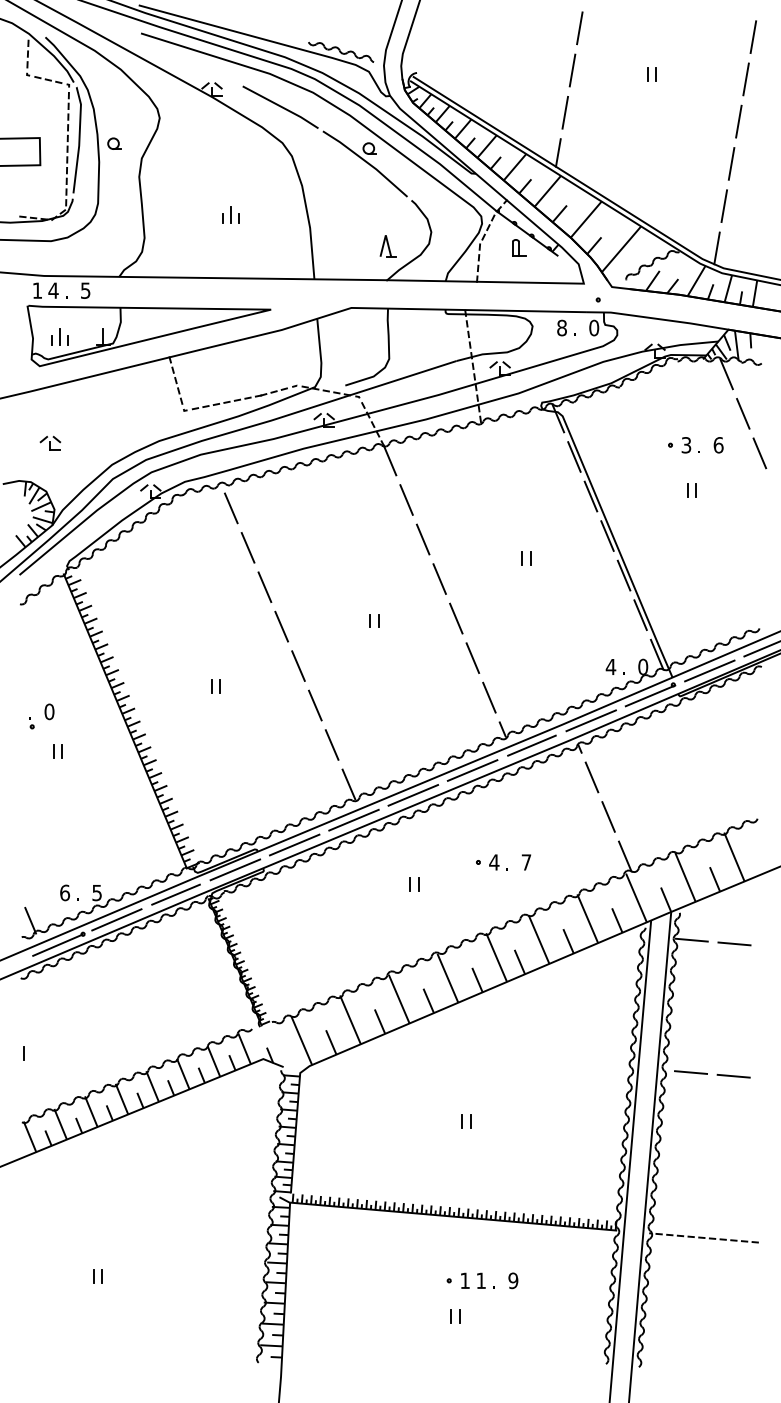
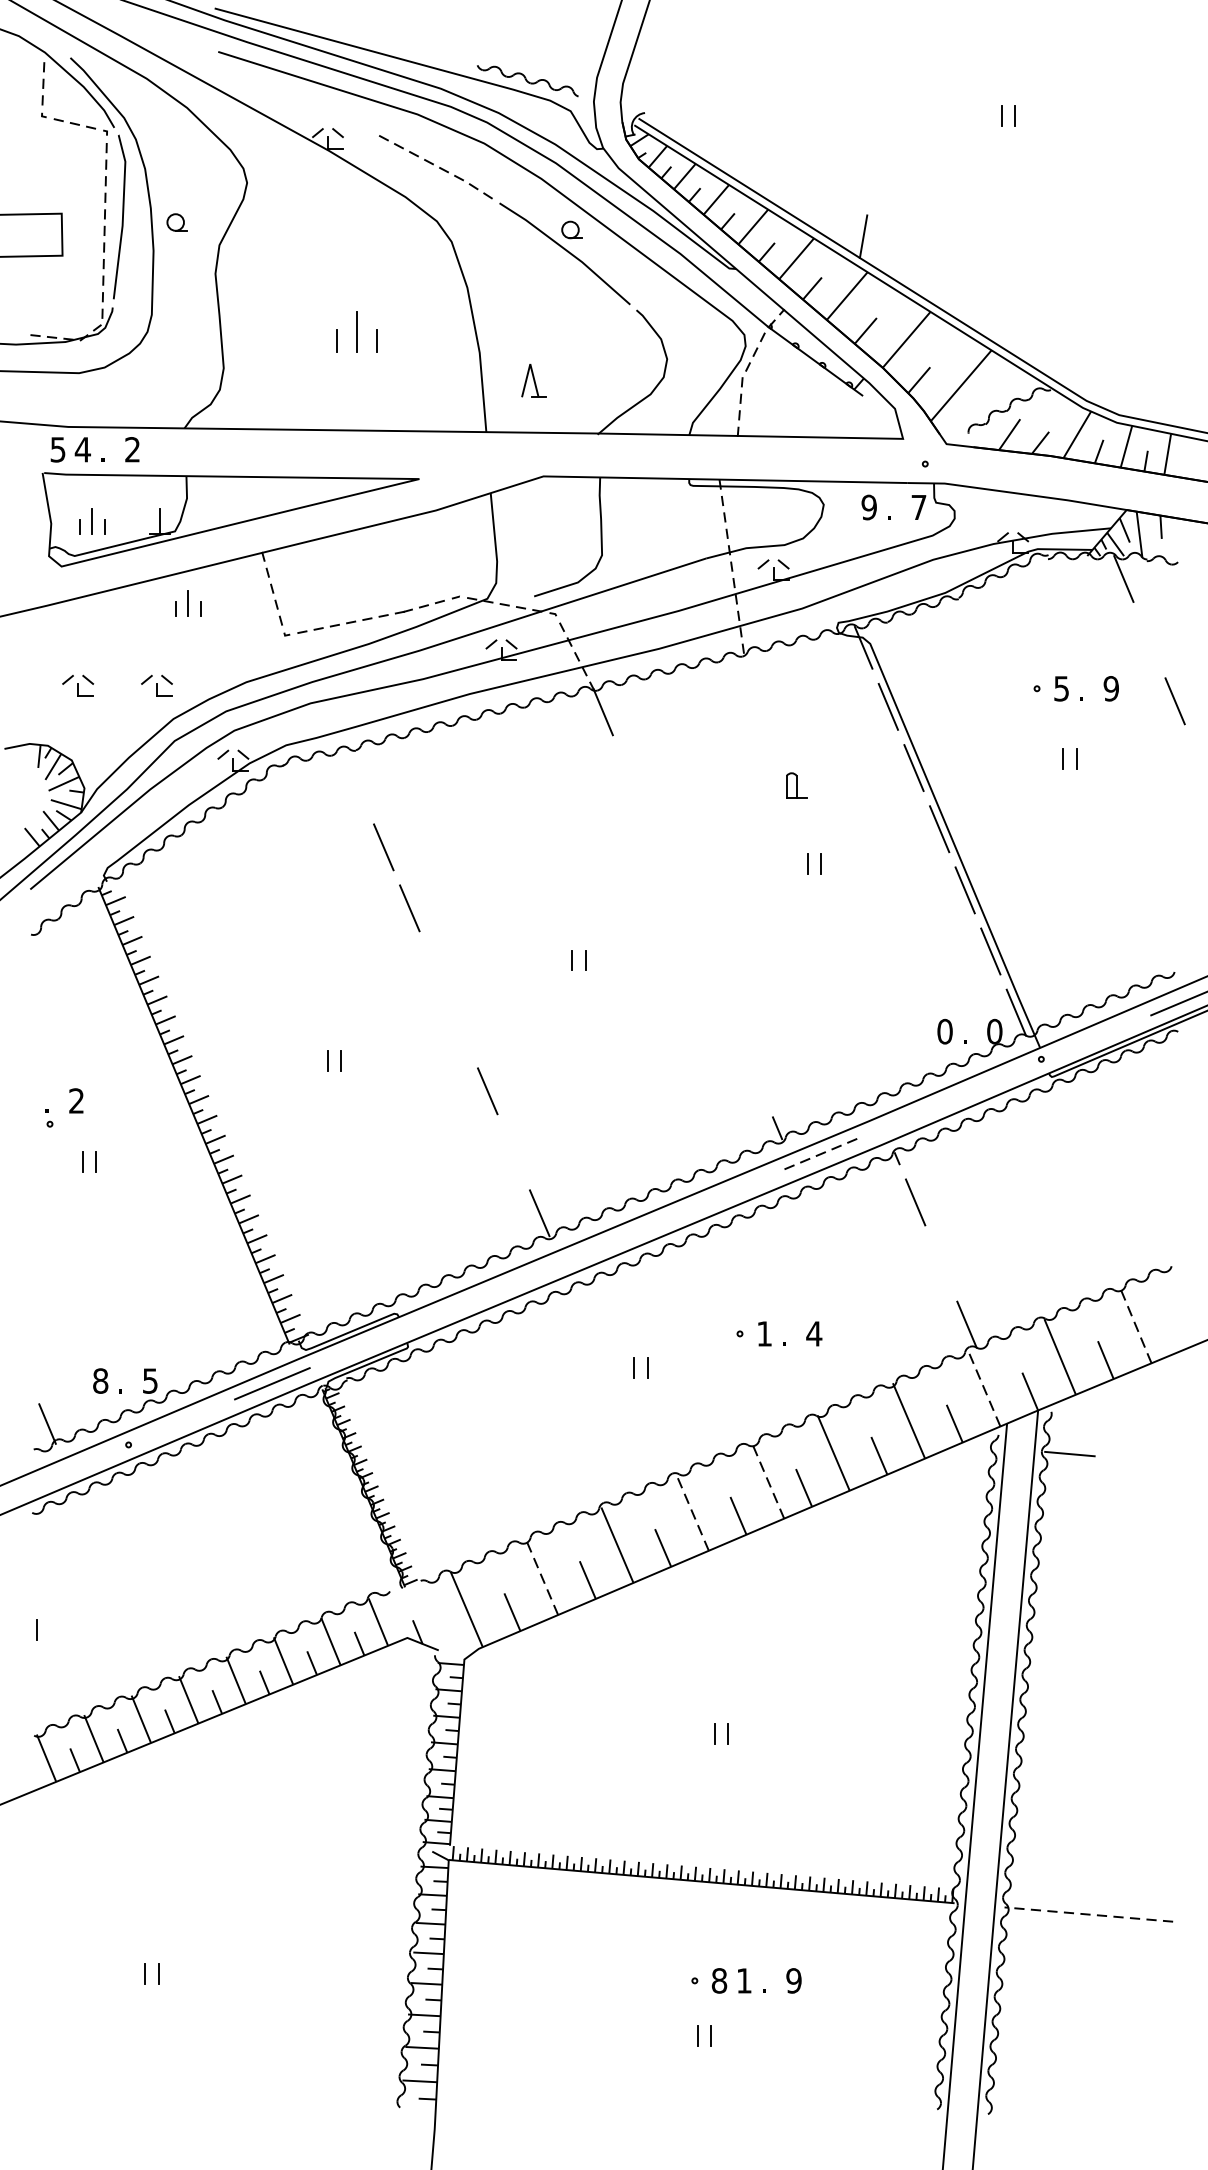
line: (579, 28) -> (896, 44), removed
line: (753, 37) -> (1165, 58), removed
line: (572, 70) -> (885, 109), removed
line: (745, 79) -> (1152, 123), removed
line: (281, 106) -> (435, 164), solid -> dashed
line: (565, 112) -> (874, 174), removed
line: (738, 121) -> (1142, 188), removed
line: (731, 163) -> (1131, 253), removed
line: (724, 206) -> (1120, 319), removed
part: (230, 214) -> (356, 331), size x1.6
part: (387, 246) -> (532, 381), moved
part: (519, 247) -> (797, 784), moved
line: (716, 248) -> (1108, 384), removed
text: (37, 290) -> (58, 449), 1 -> 5
text: (85, 290) -> (132, 449), 5 -> 2
text: (594, 327) -> (919, 506), 0 -> 7
text: (561, 328) -> (868, 508), 8 -> 9
part: (121, 389) -> (188, 602), added
line: (743, 413) -> (1149, 639), removed
part: (100, 442) -> (155, 684), added
text: (686, 444) -> (1061, 687), 3 -> 5
text: (718, 445) -> (1111, 689), 6 -> 9
line: (406, 499) -> (628, 772), removed
line: (230, 508) -> (356, 786), removed
line: (422, 539) -> (653, 834), removed
line: (439, 578) -> (679, 894), removed
line: (456, 618) -> (706, 956), removed
line: (281, 626) -> (435, 969), removed
line: (472, 658) -> (730, 1018), removed
line: (298, 665) -> (461, 1029), removed
text: (610, 666) -> (944, 1030), 4 -> 0
line: (709, 670) -> (1097, 1037), removed
line: (650, 695) -> (1006, 1075), removed
line: (489, 697) -> (757, 1078), removed
text: (49, 711) -> (76, 1100), 0 -> 2
line: (590, 720) -> (913, 1114), removed
line: (331, 744) -> (512, 1151), removed
line: (531, 746) -> (822, 1154), solid -> dashed
line: (472, 770) -> (730, 1191), removed
line: (413, 795) -> (639, 1230), removed
line: (608, 816) -> (941, 1262), removed
line: (353, 819) -> (546, 1267), removed
line: (294, 844) -> (455, 1306), removed
line: (734, 856) -> (1135, 1324), solid -> dashed
text: (494, 862) -> (764, 1333), 4 -> 1
text: (526, 862) -> (814, 1333), 7 -> 4
line: (235, 869) -> (364, 1344), removed
text: (65, 892) -> (101, 1380), 6 -> 8
line: (636, 897) -> (984, 1388), solid -> dashed
line: (116, 919) -> (180, 1422), removed
line: (734, 943) -> (1135, 1459), removed
line: (57, 944) -> (89, 1460), removed
line: (496, 957) -> (767, 1480), solid -> dashed
line: (447, 977) -> (692, 1511), solid -> dashed
line: (350, 1019) -> (542, 1576), solid -> dashed
line: (691, 1072) -> (1069, 1658), removed
line: (733, 1075) -> (1134, 1663), removed
text: (465, 1280) -> (719, 1980), 1 -> 8

